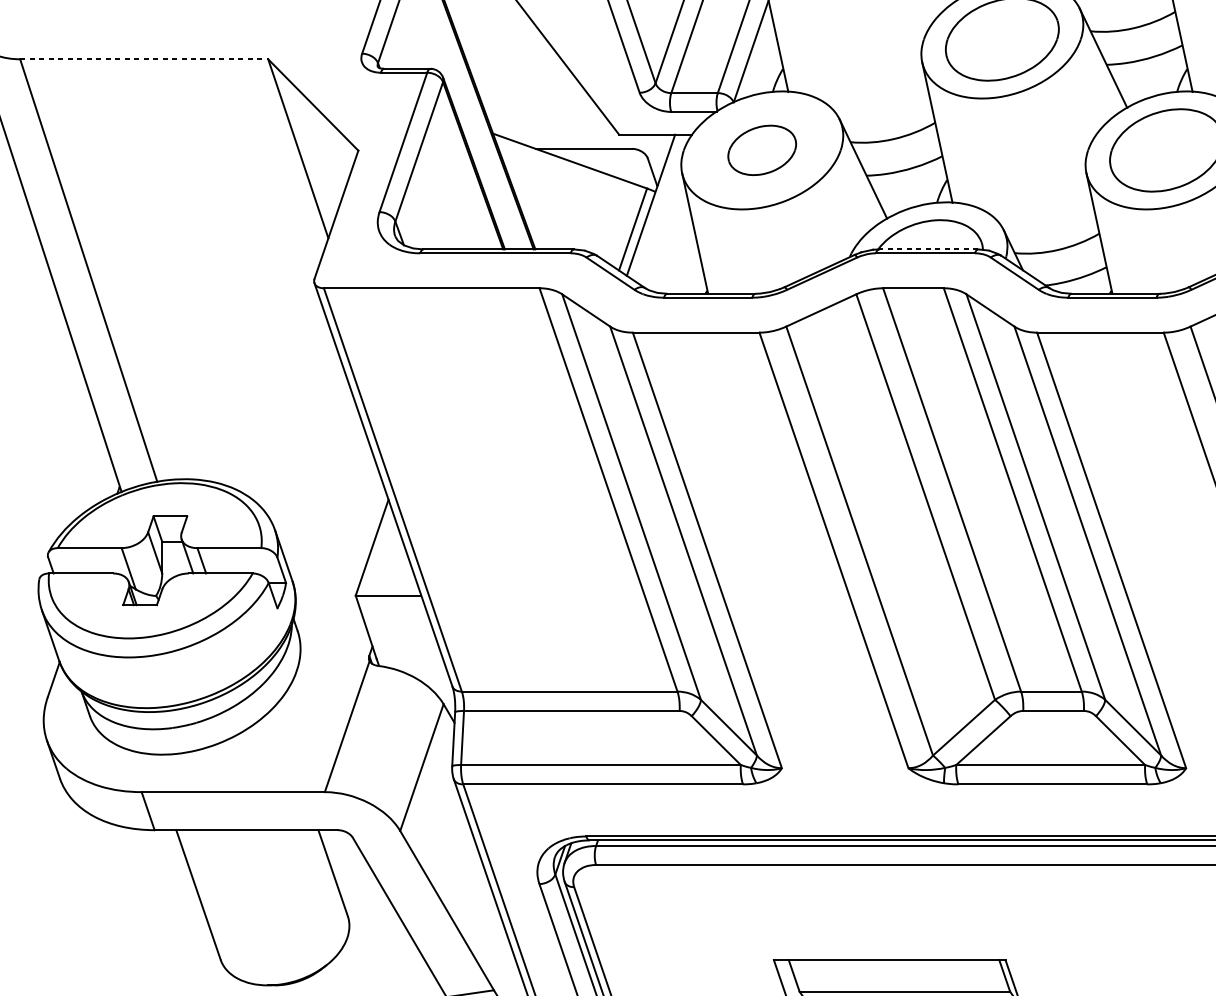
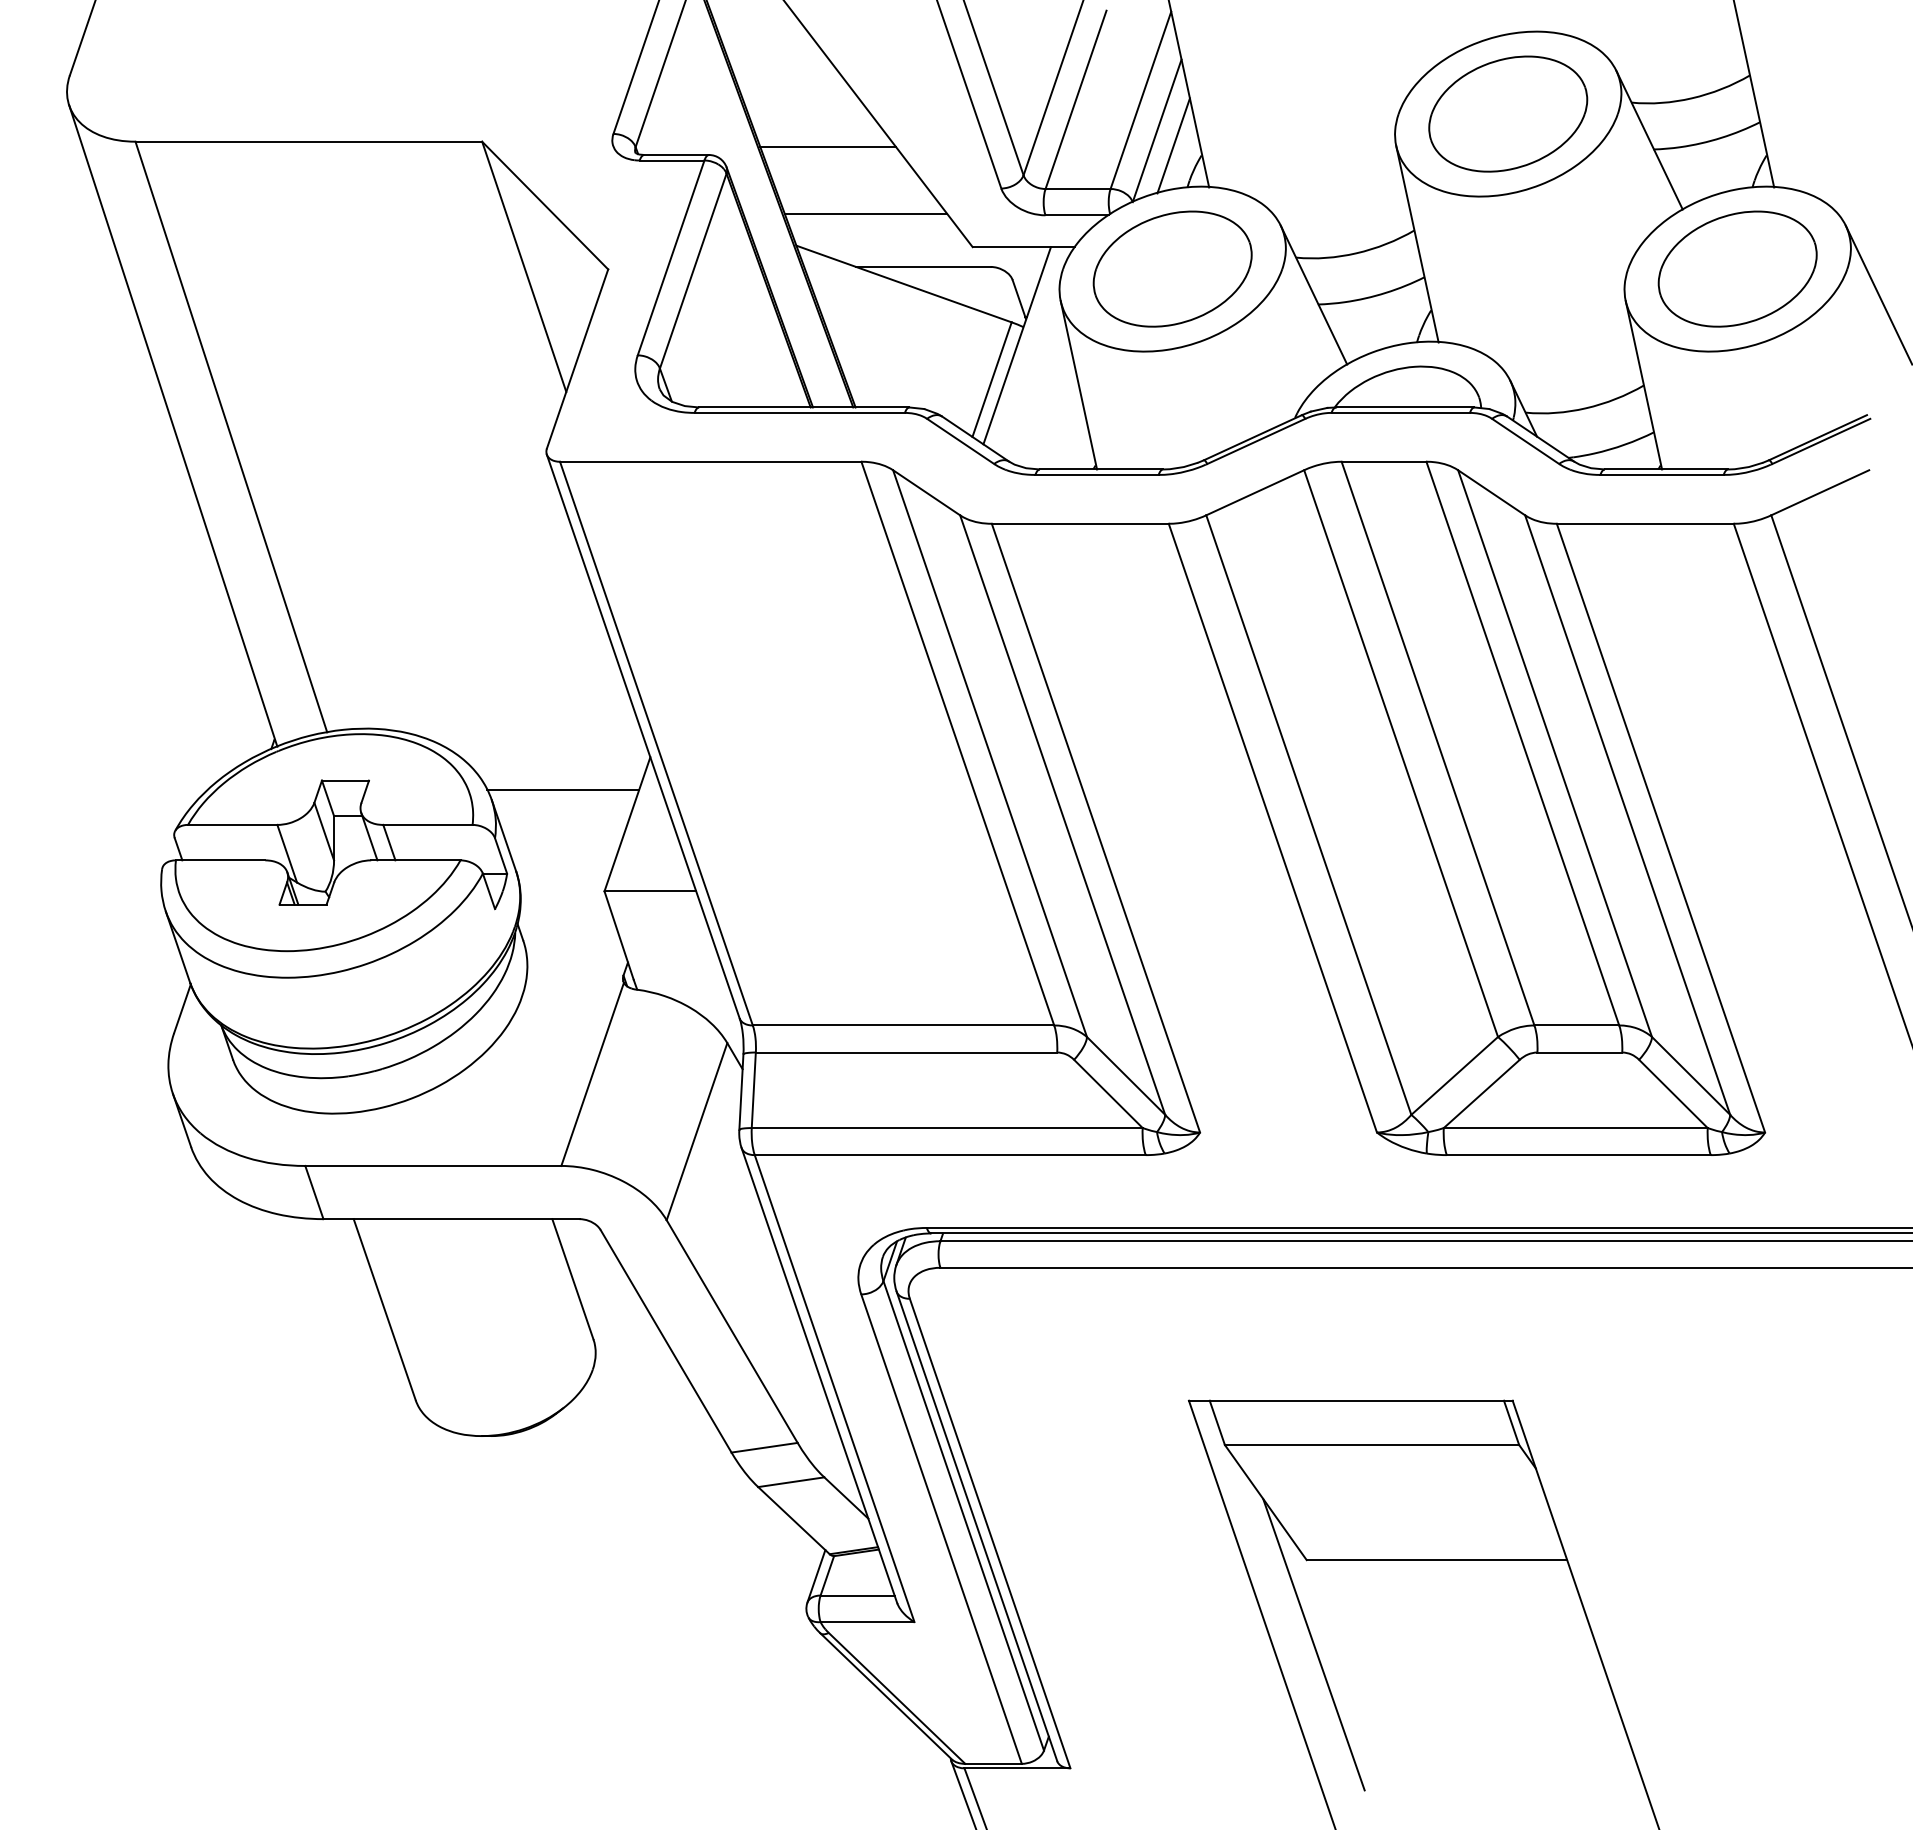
line: (144, 59) -> (309, 141), dashed -> solid
line: (762, 61) -> (1173, 145), added
line: (516, 63) -> (828, 147), added
line: (542, 110) -> (865, 213), added
part: (762, 149) -> (1172, 268), size x1.67
line: (928, 249) -> (1404, 407), dashed -> solid
line: (325, 522) -> (562, 789), added

